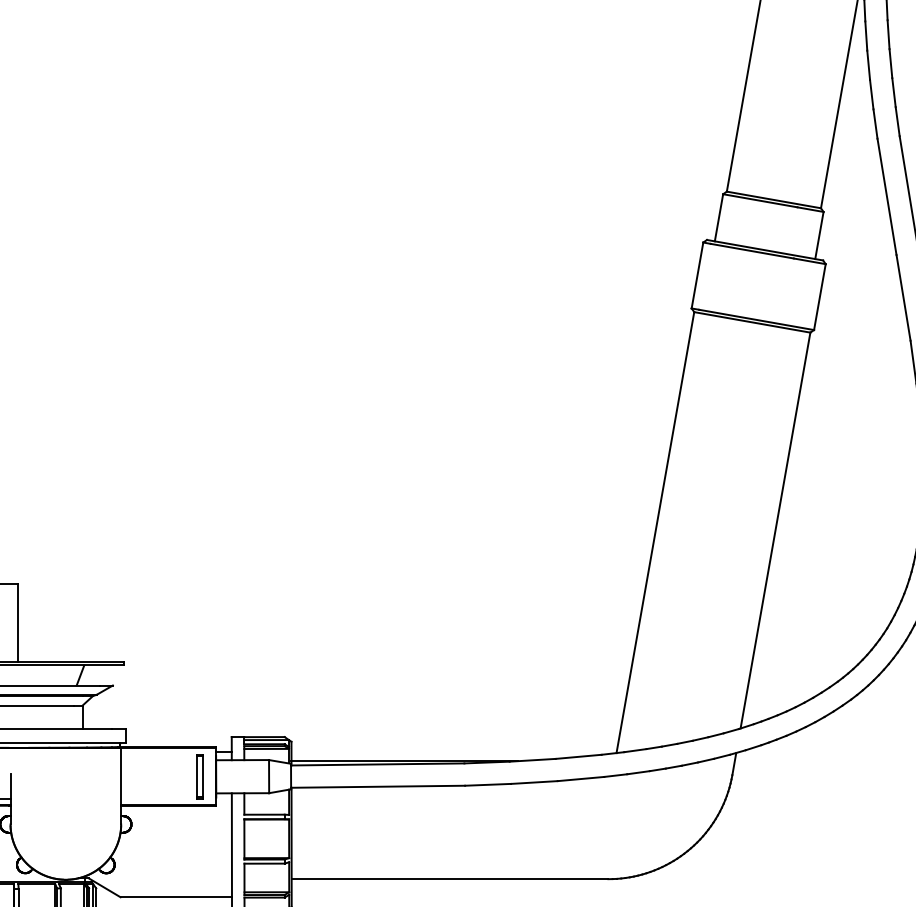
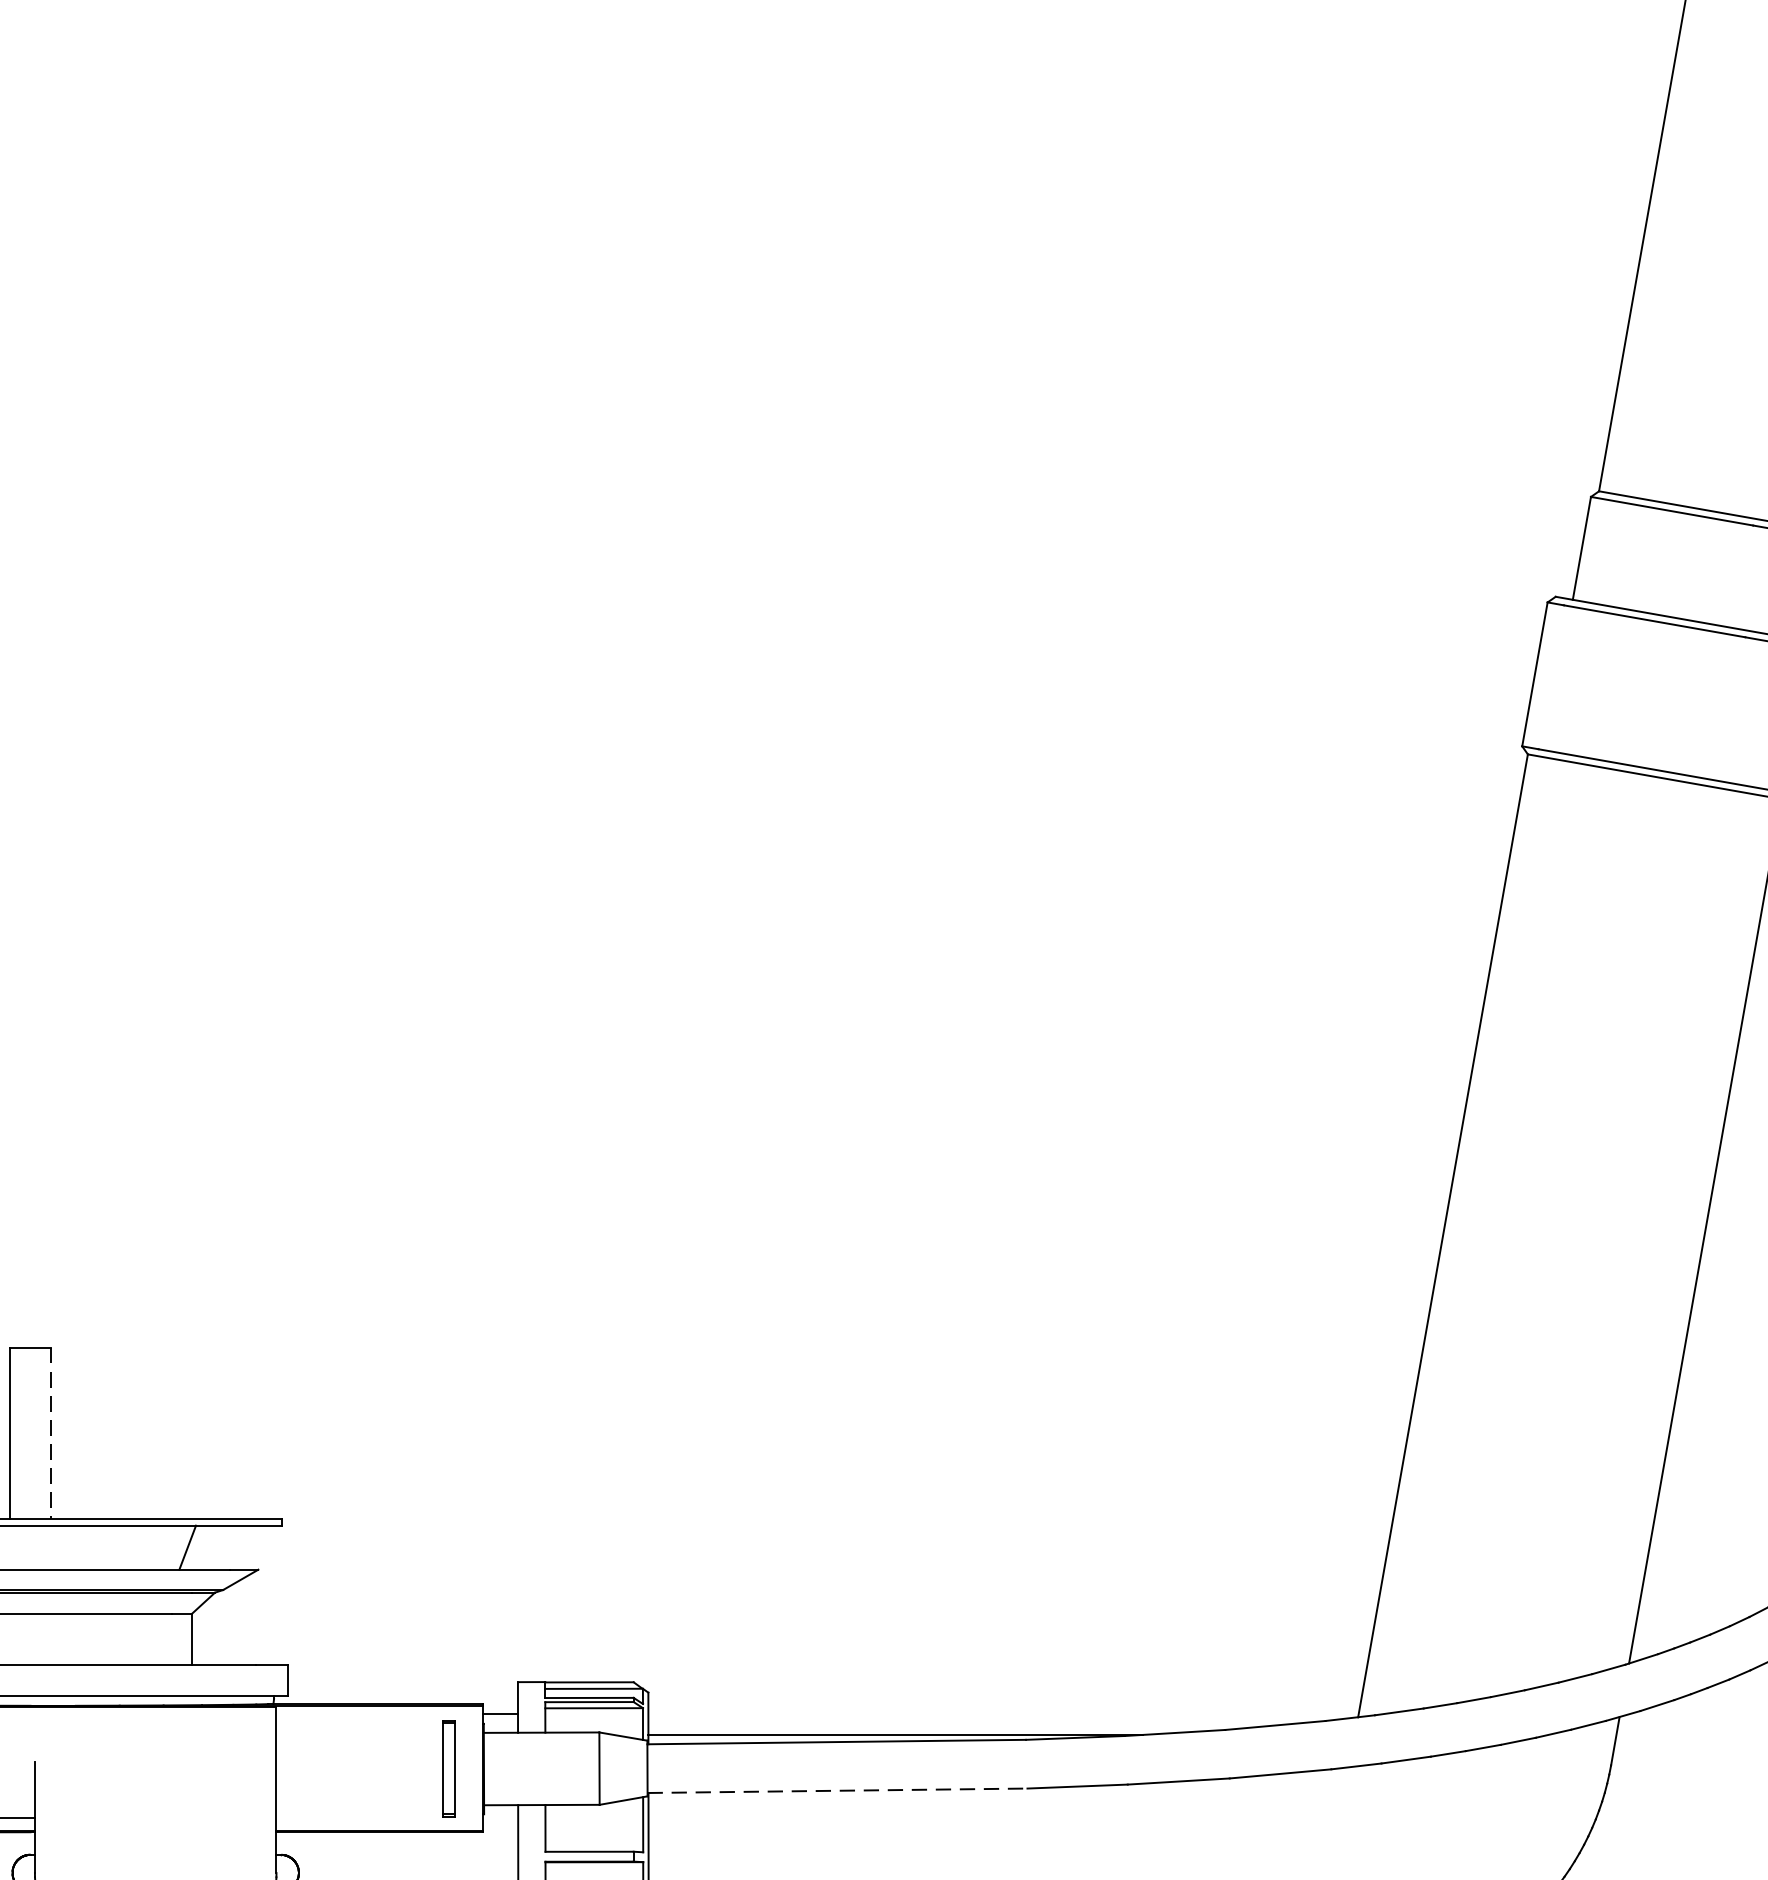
line: (18, 623) -> (52, 1434), solid -> dashed
line: (378, 786) -> (838, 1790), solid -> dashed

